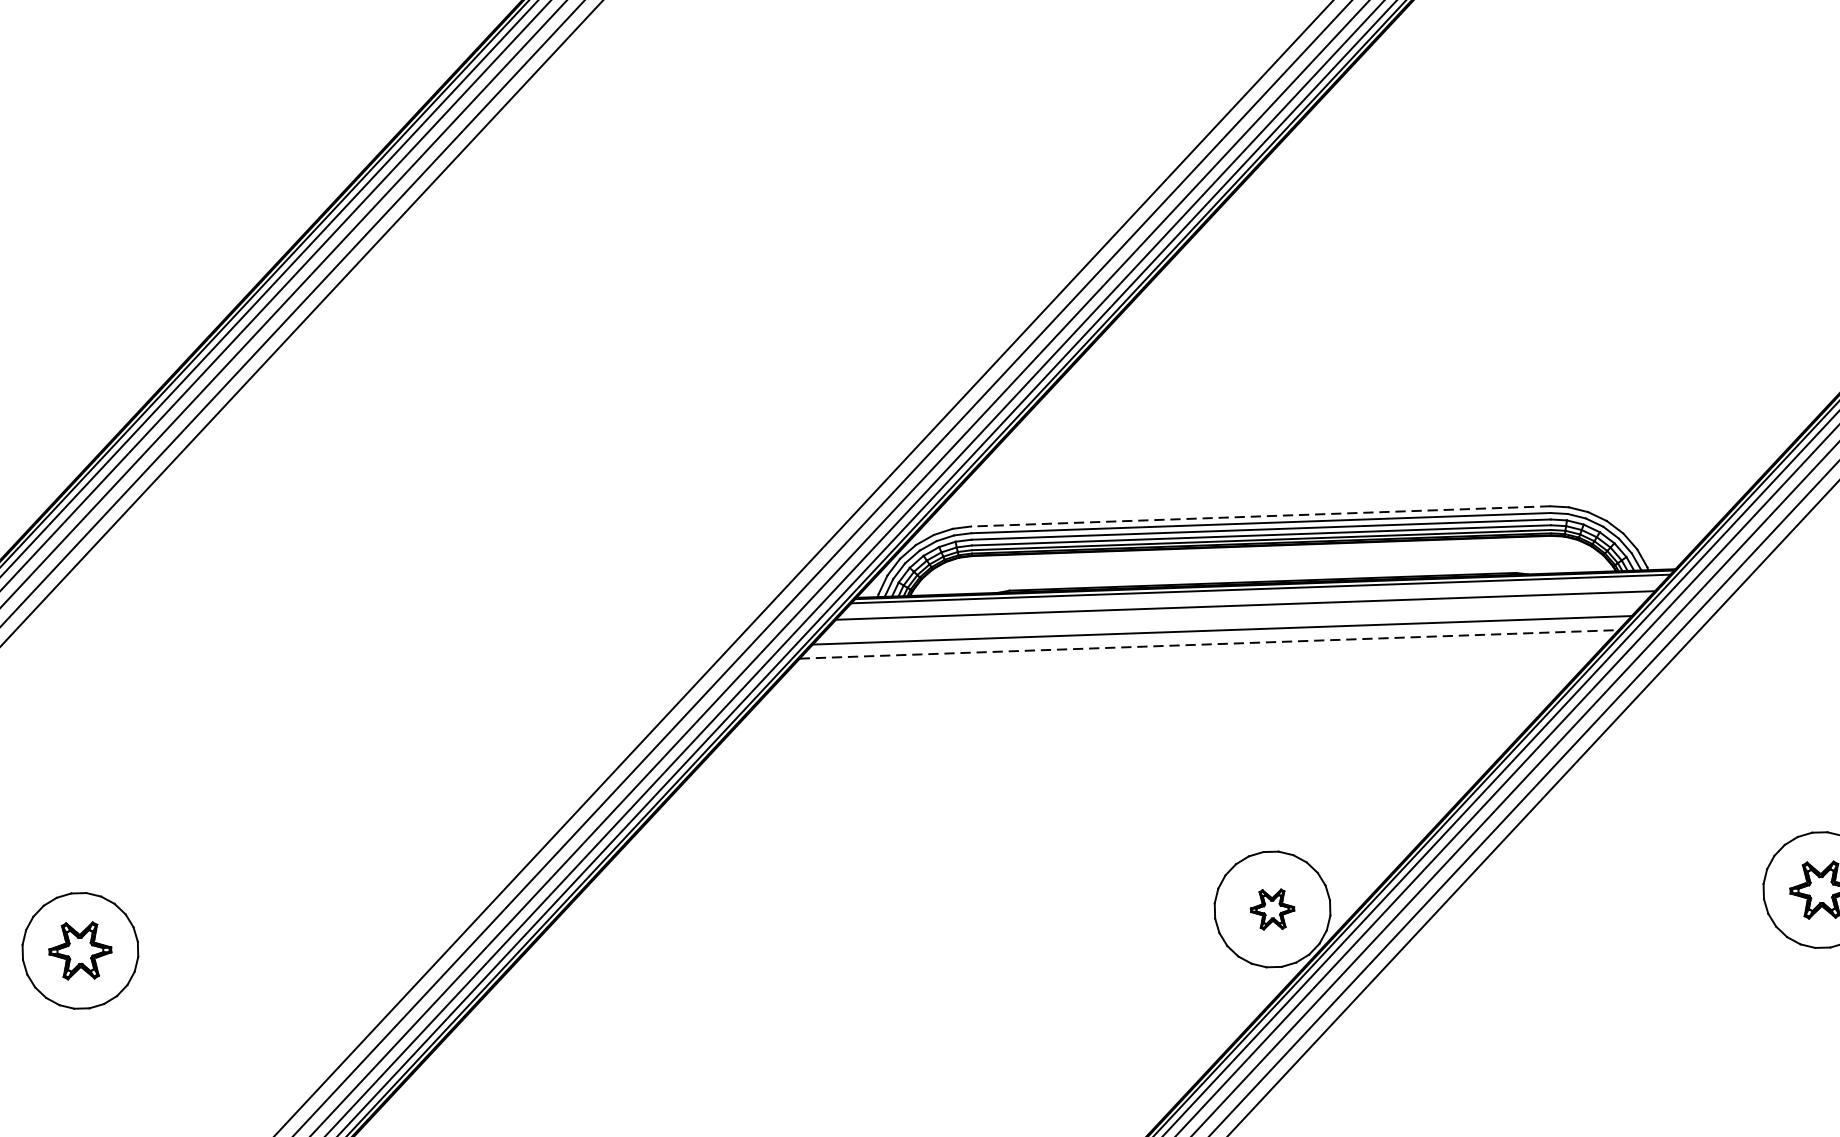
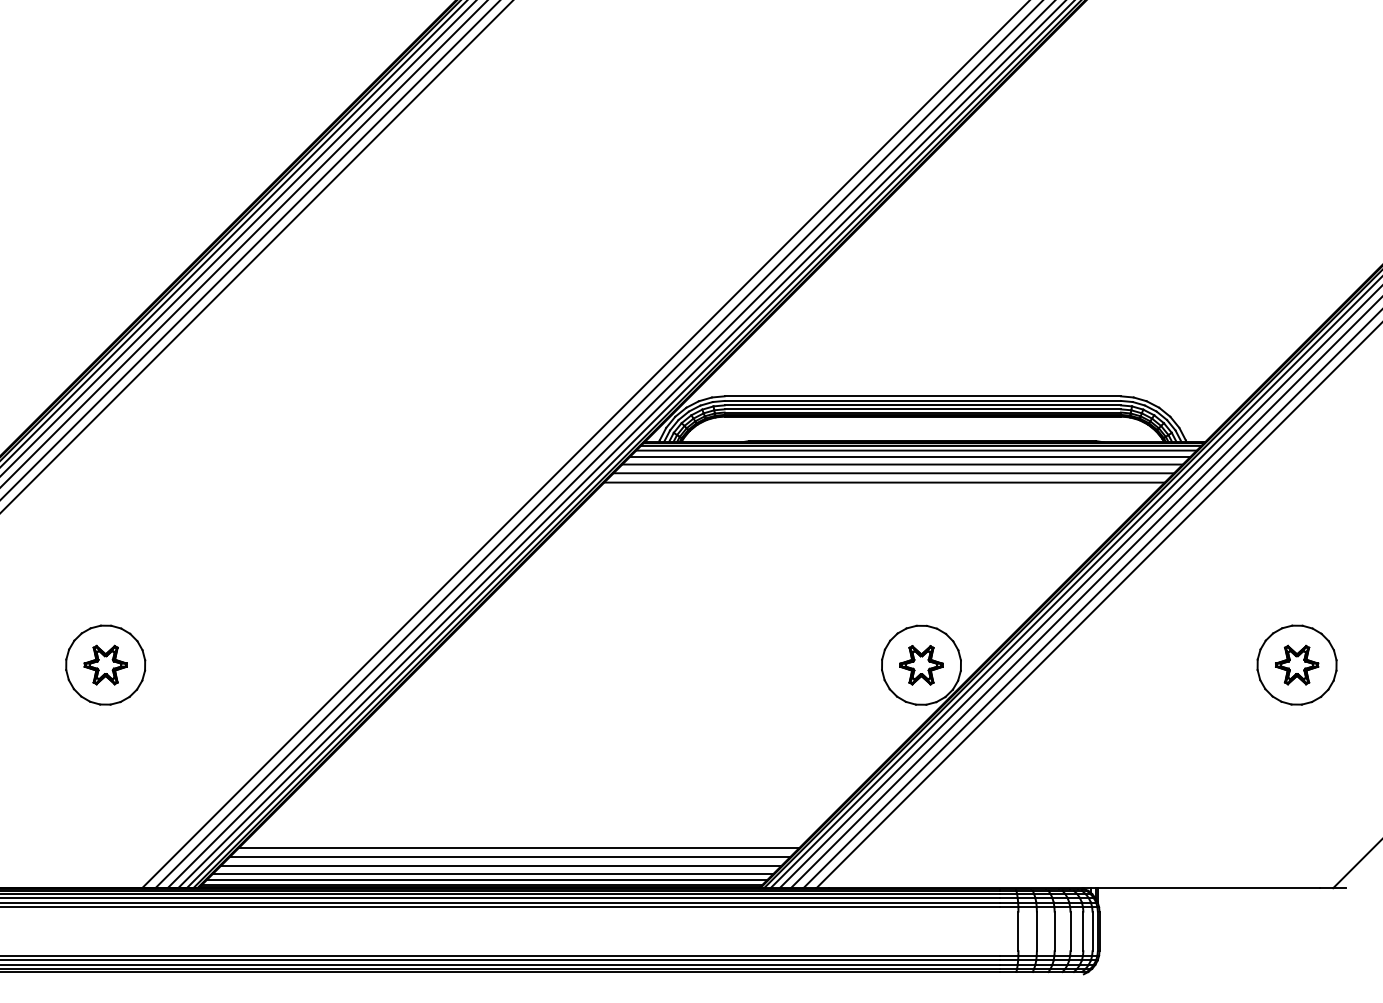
line: (1260, 516) -> (922, 396), dashed -> solid
line: (1254, 595) -> (916, 450), added
line: (1234, 617) -> (902, 464), added
line: (1210, 644) -> (885, 482), dashed -> solid
part: (1272, 909) -> (921, 665), size x1.43

